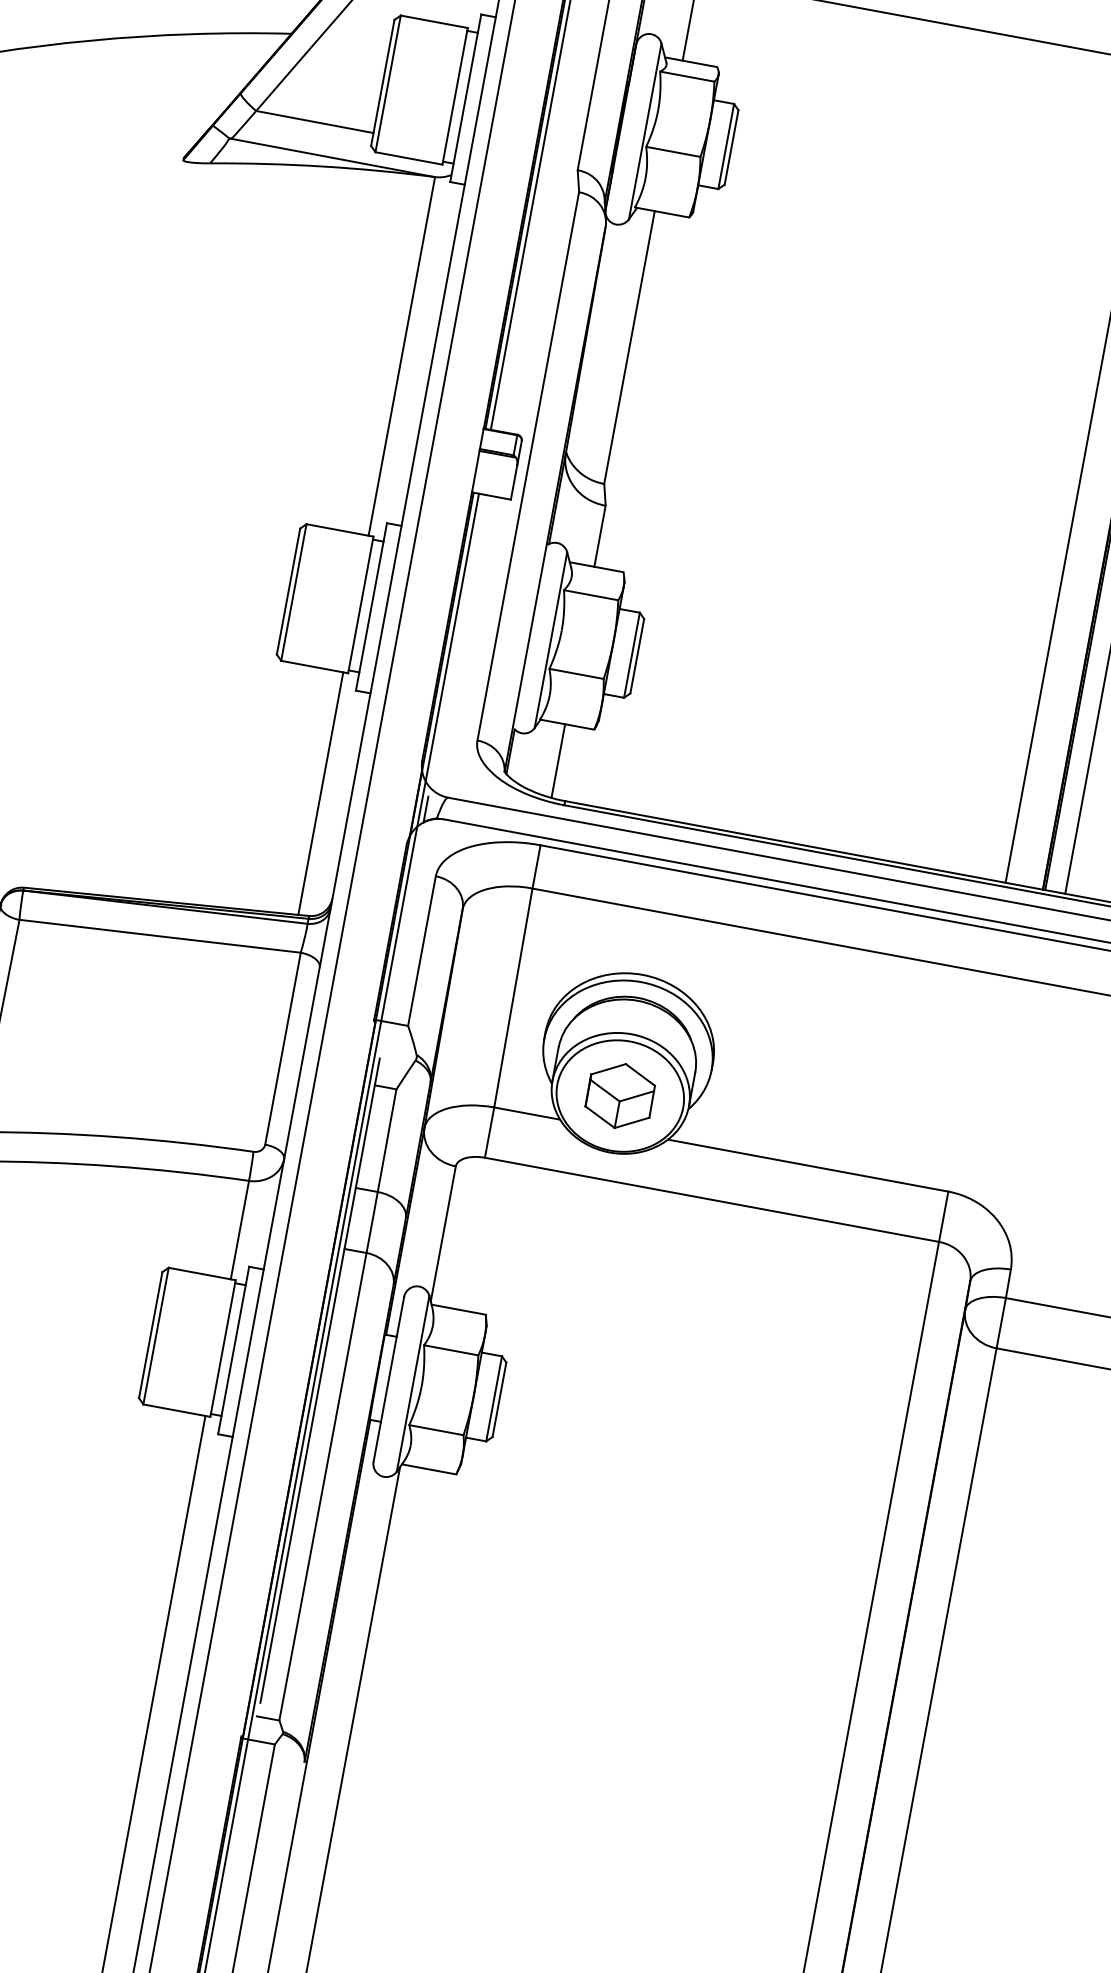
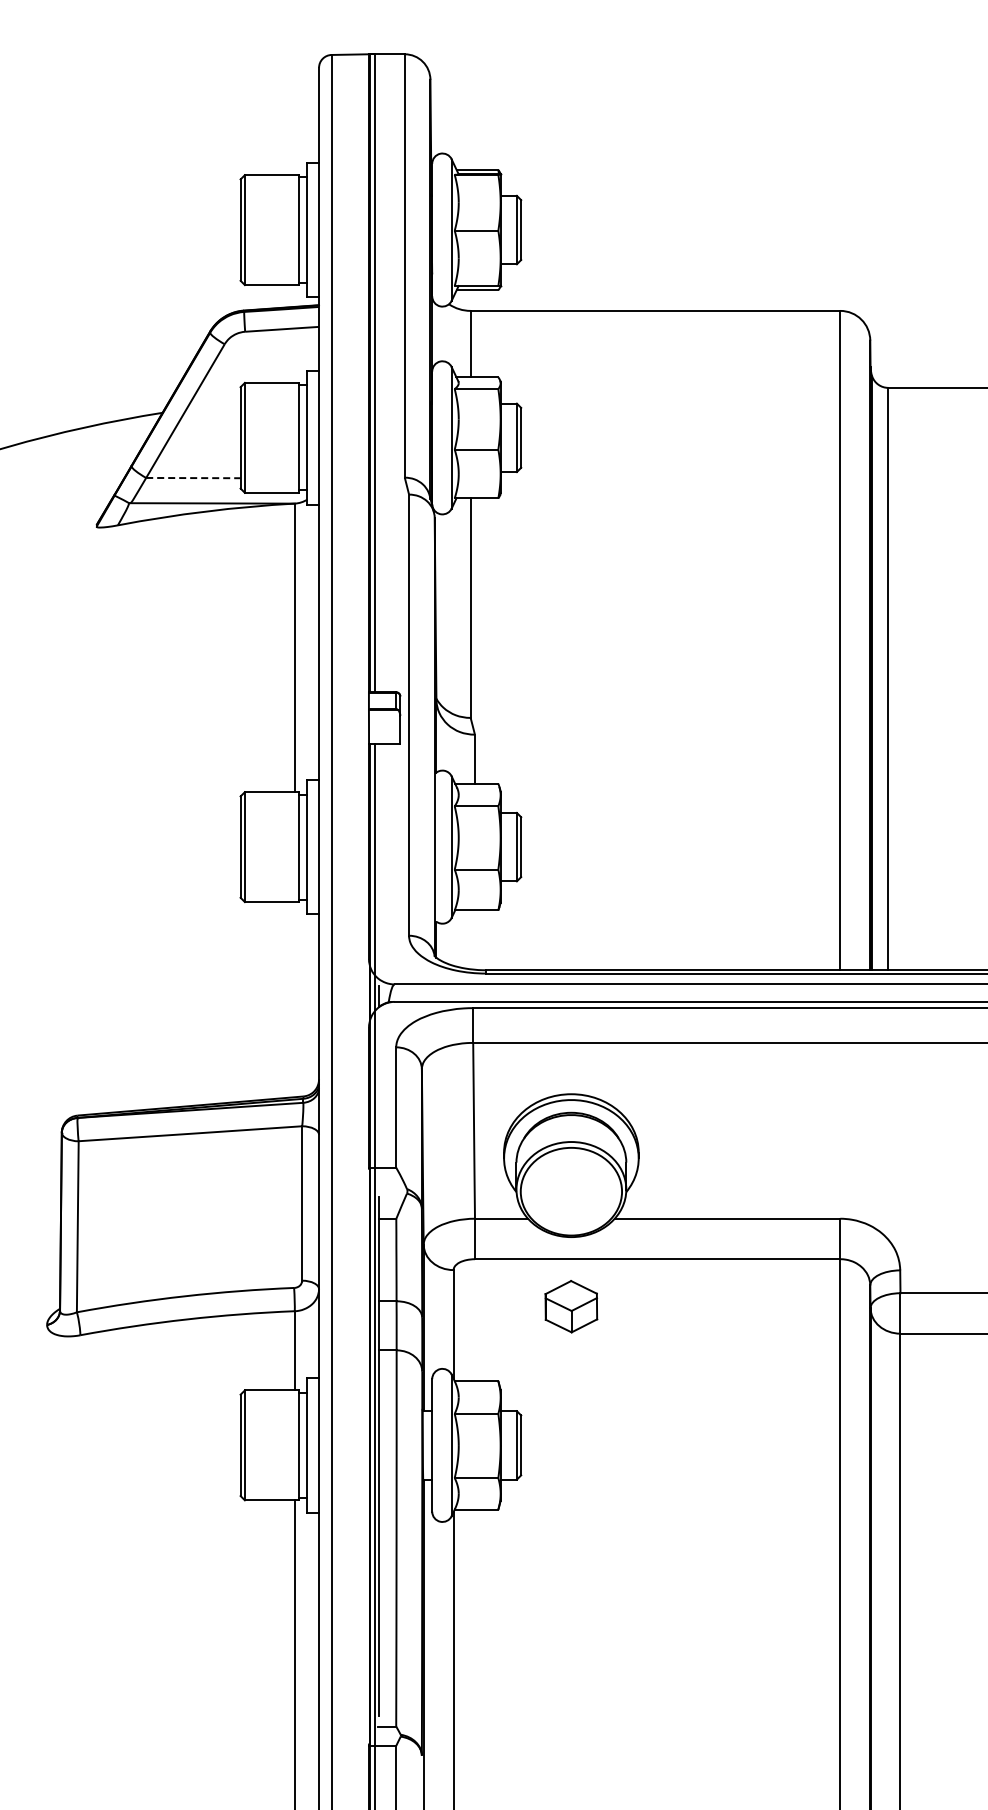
line: (314, 122) -> (193, 478), solid -> dashed
line: (557, 760) -> (474, 939), removed
line: (320, 793) -> (294, 999), removed
part: (620, 1095) -> (571, 1306), moved

